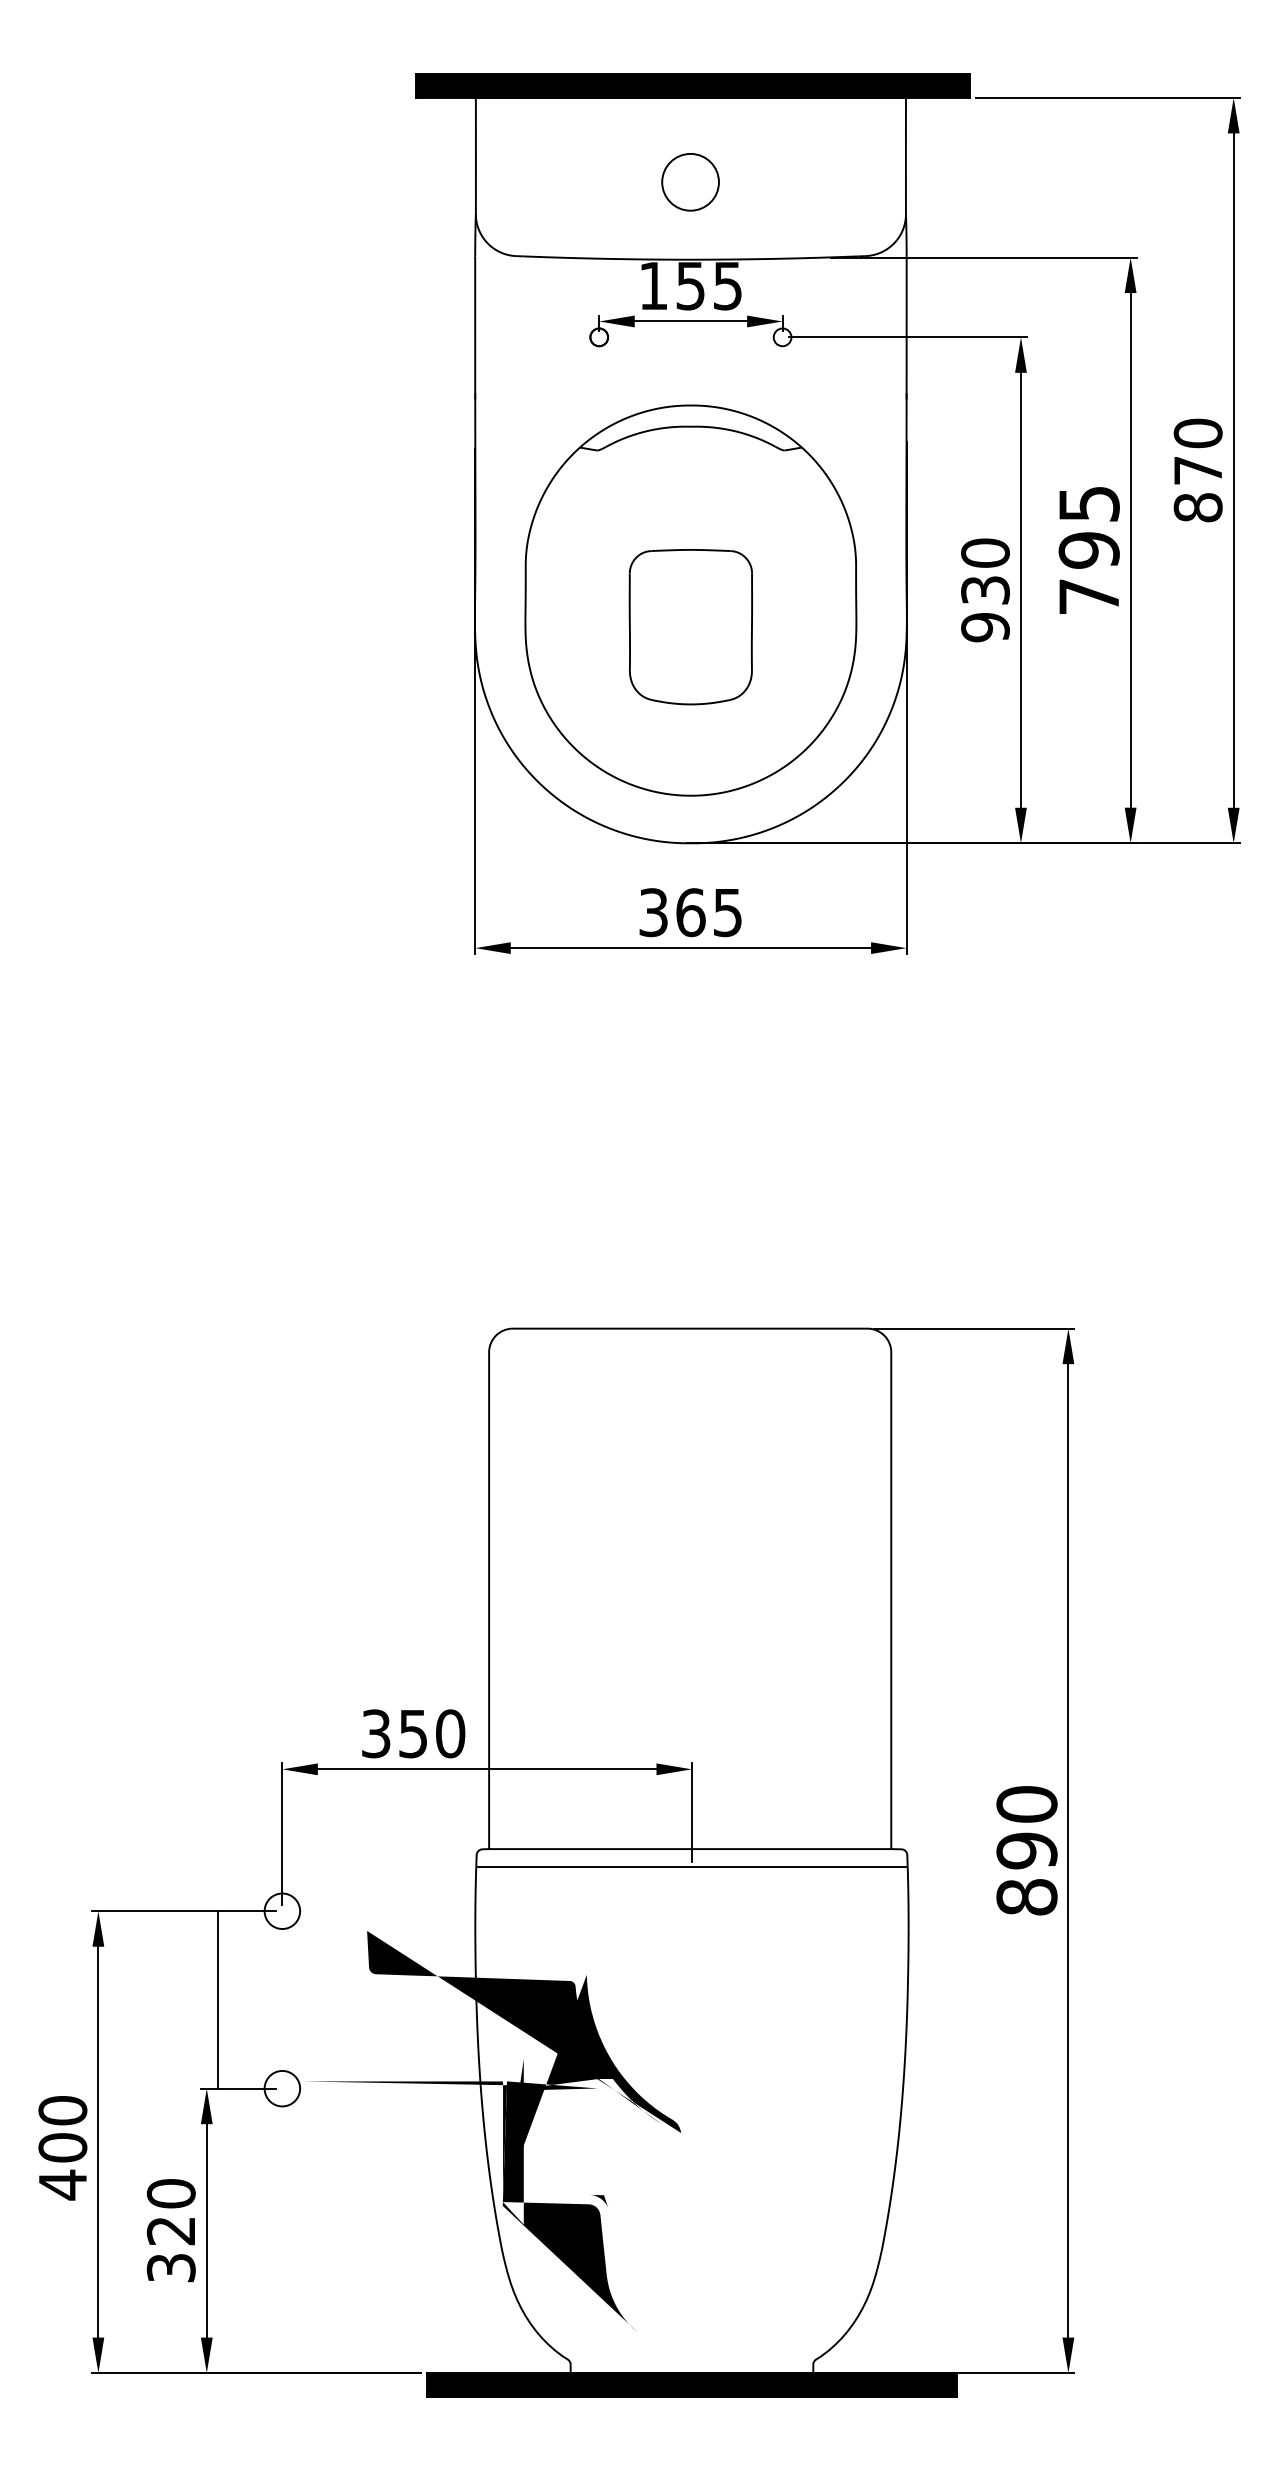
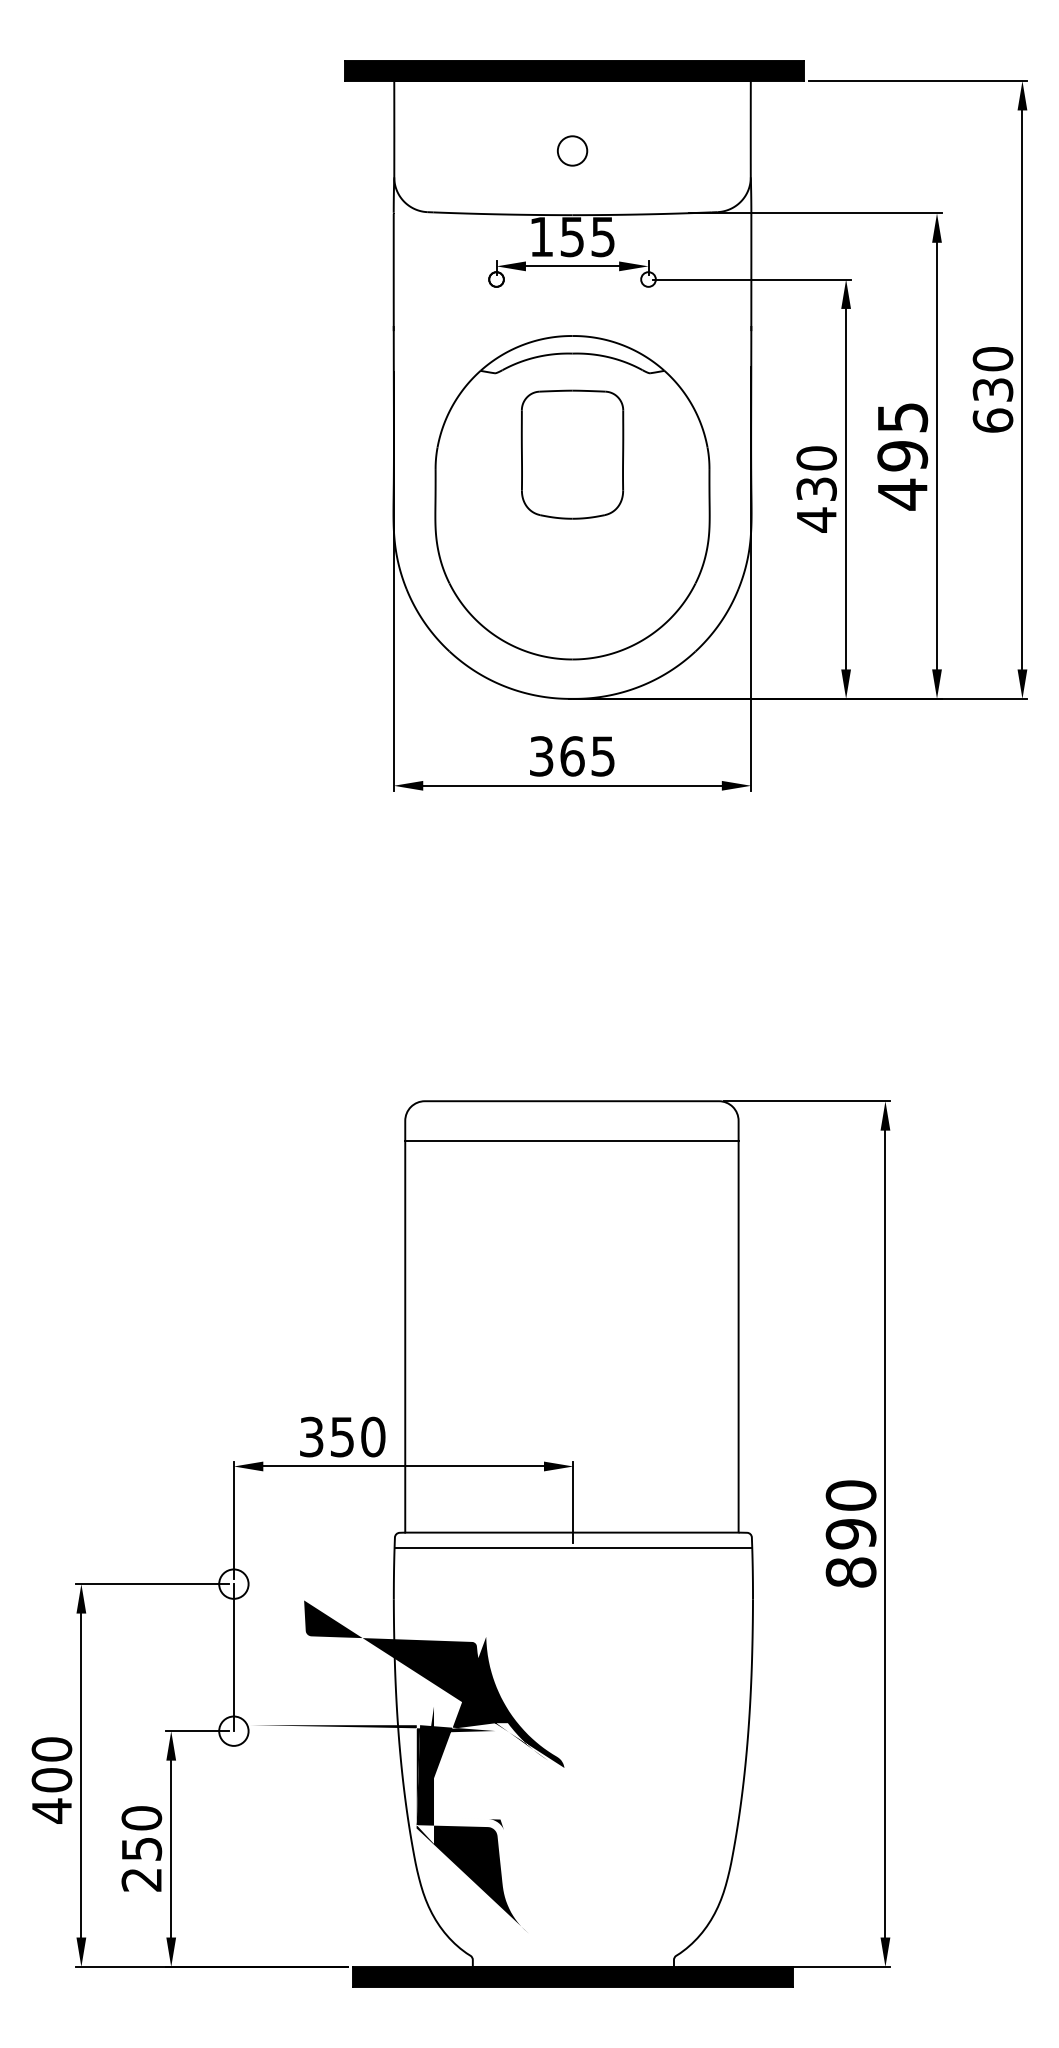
circle: (690, 181) -> (572, 150), size x0.62
text: (1197, 489) -> (992, 405), 870 -> 630
text: (1088, 596) -> (902, 494), 795 -> 495
part: (690, 626) -> (572, 454), moved
text: (985, 626) -> (816, 519), 930 -> 430
line: (689, 1376) -> (571, 1140), added
line: (217, 1999) -> (233, 1657), moved
text: (170, 2249) -> (141, 1864), 320 -> 250

